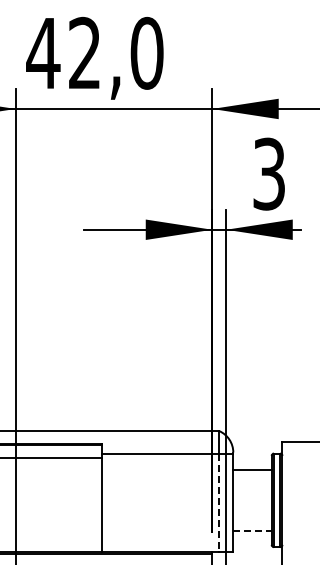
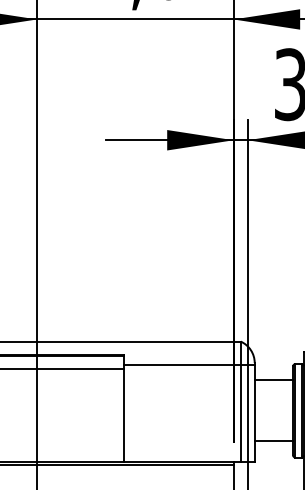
line: (219, 503) -> (240, 413), dashed -> solid
line: (252, 530) -> (273, 440), dashed -> solid

